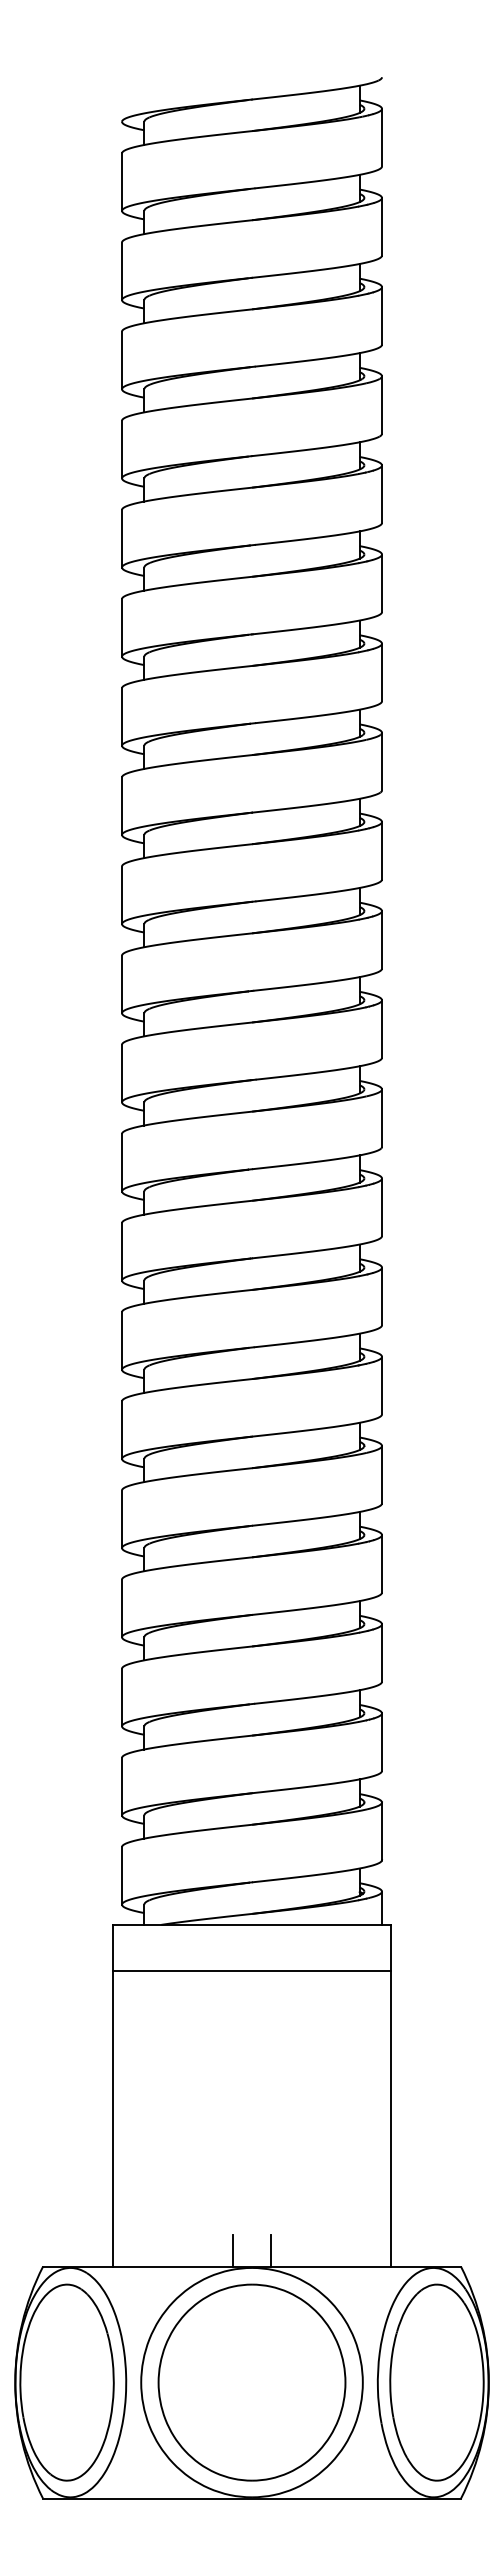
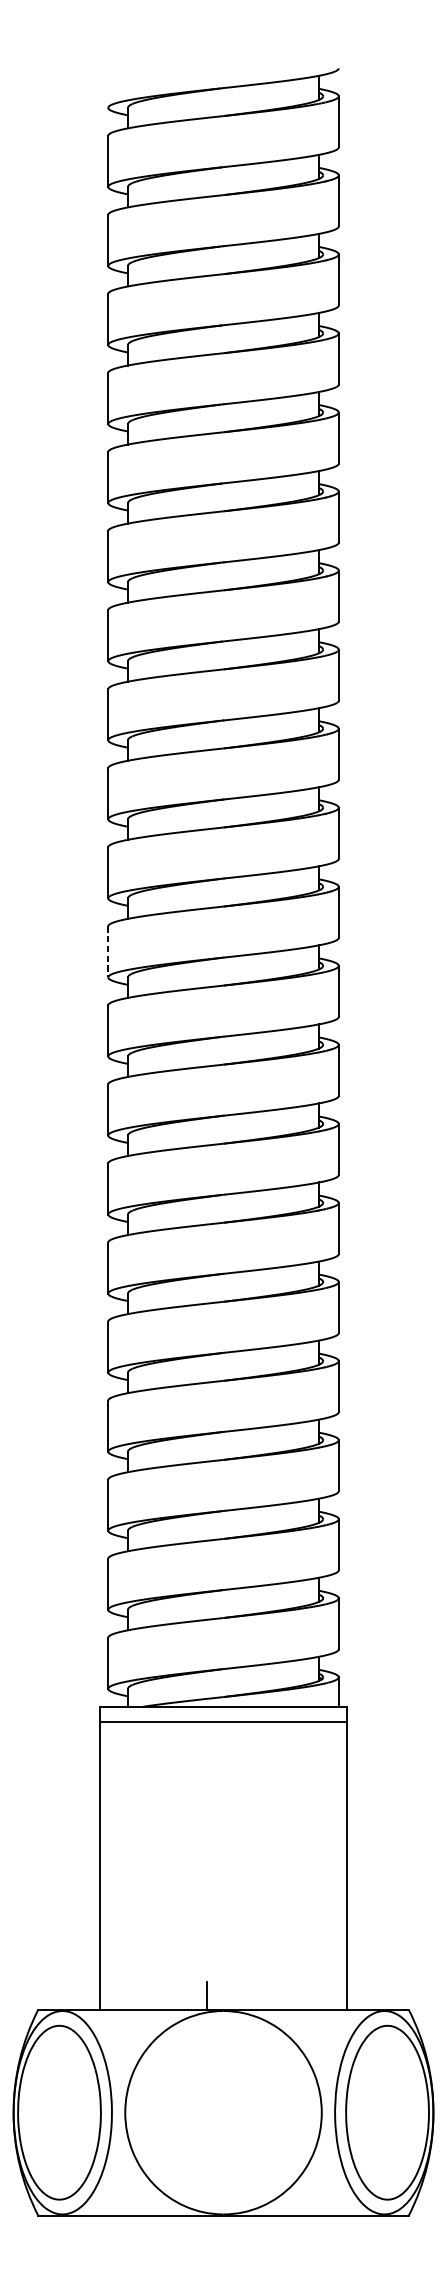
line: (122, 1073) -> (108, 951), solid -> dashed
line: (251, 1971) -> (223, 1722), moved
line: (270, 2250) -> (239, 1995), removed
part: (251, 2382) -> (223, 2112), removed

